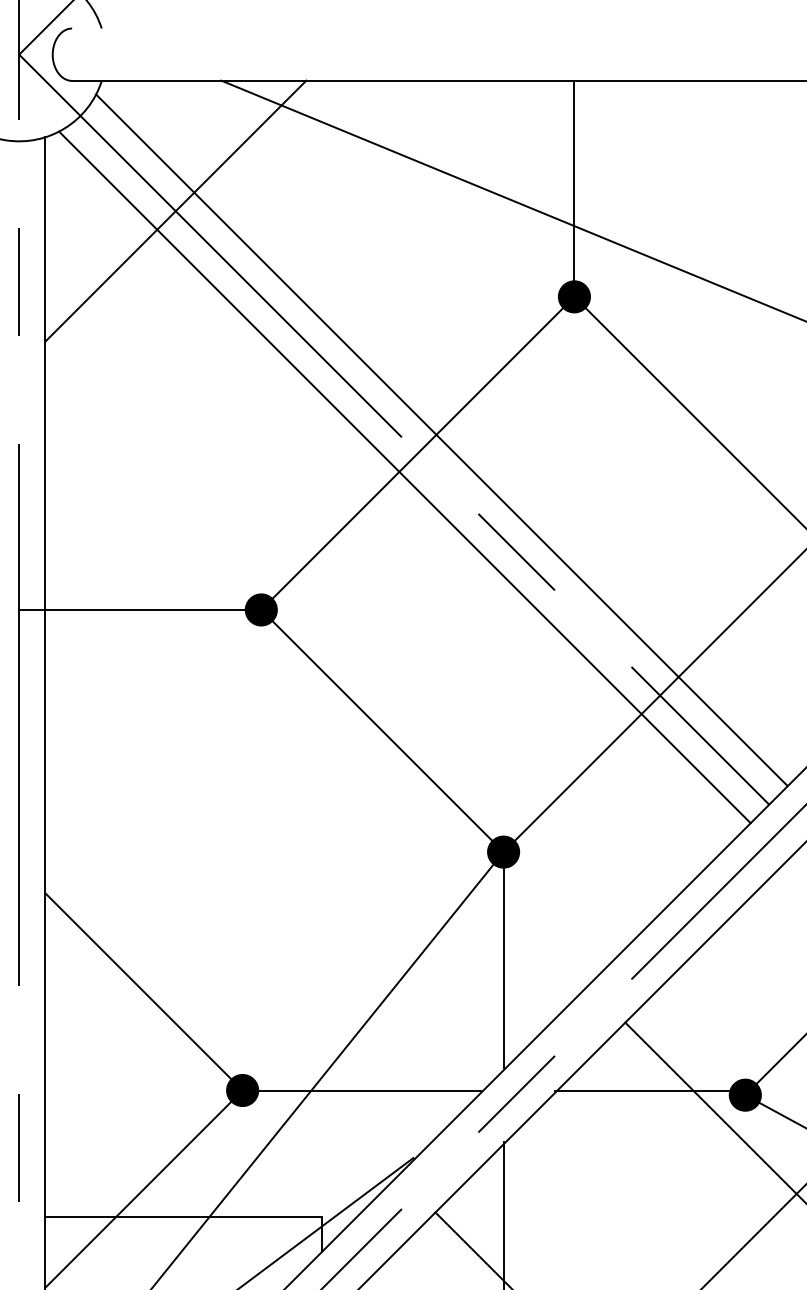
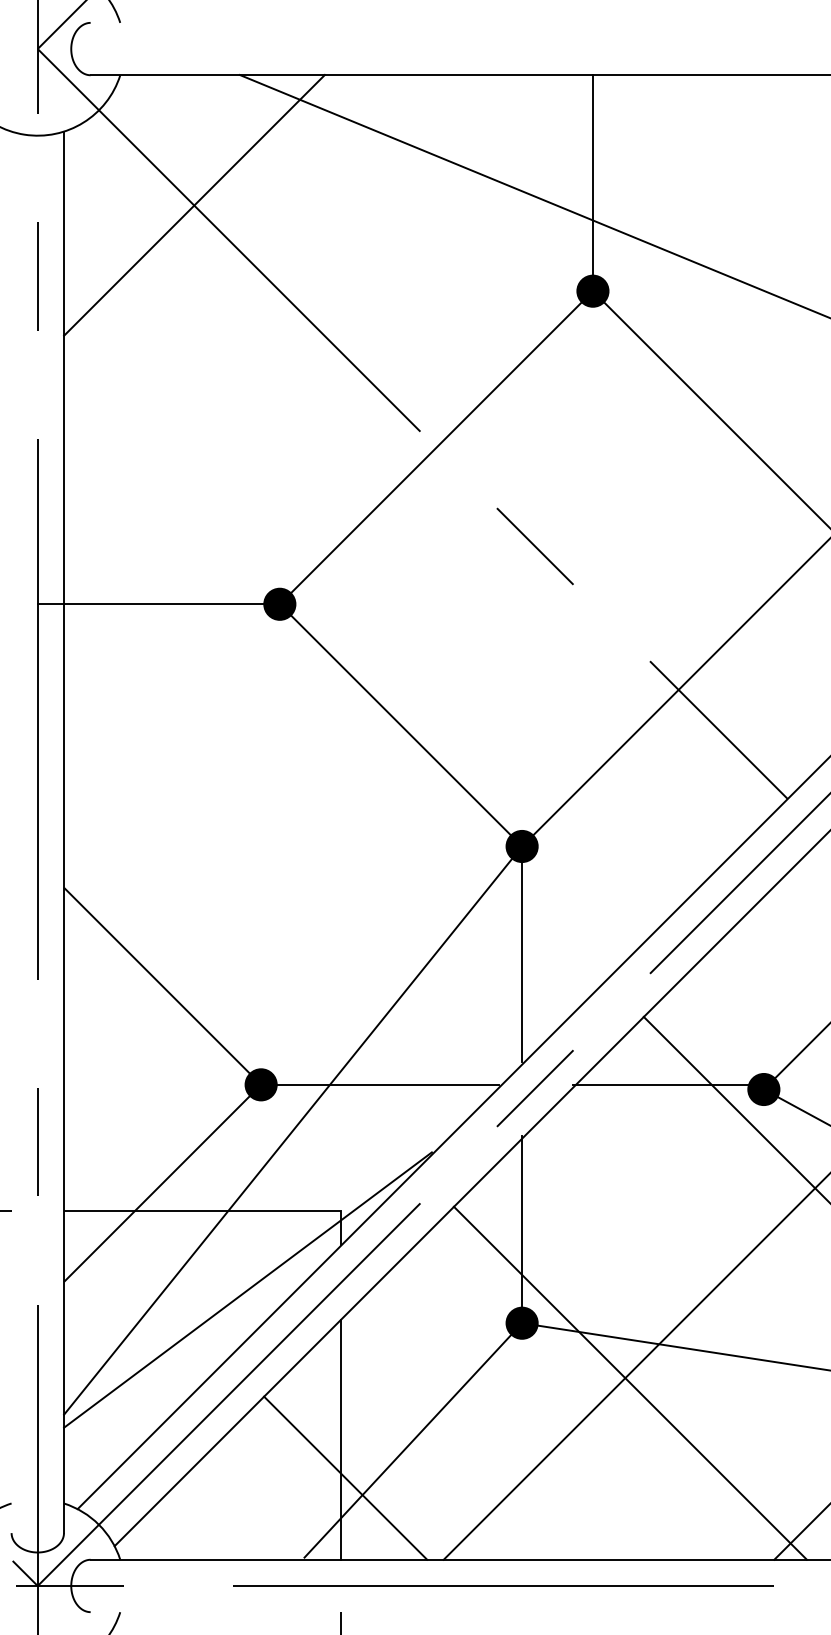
line: (441, 440) -> (460, 434), removed
line: (404, 477) -> (423, 471), removed

